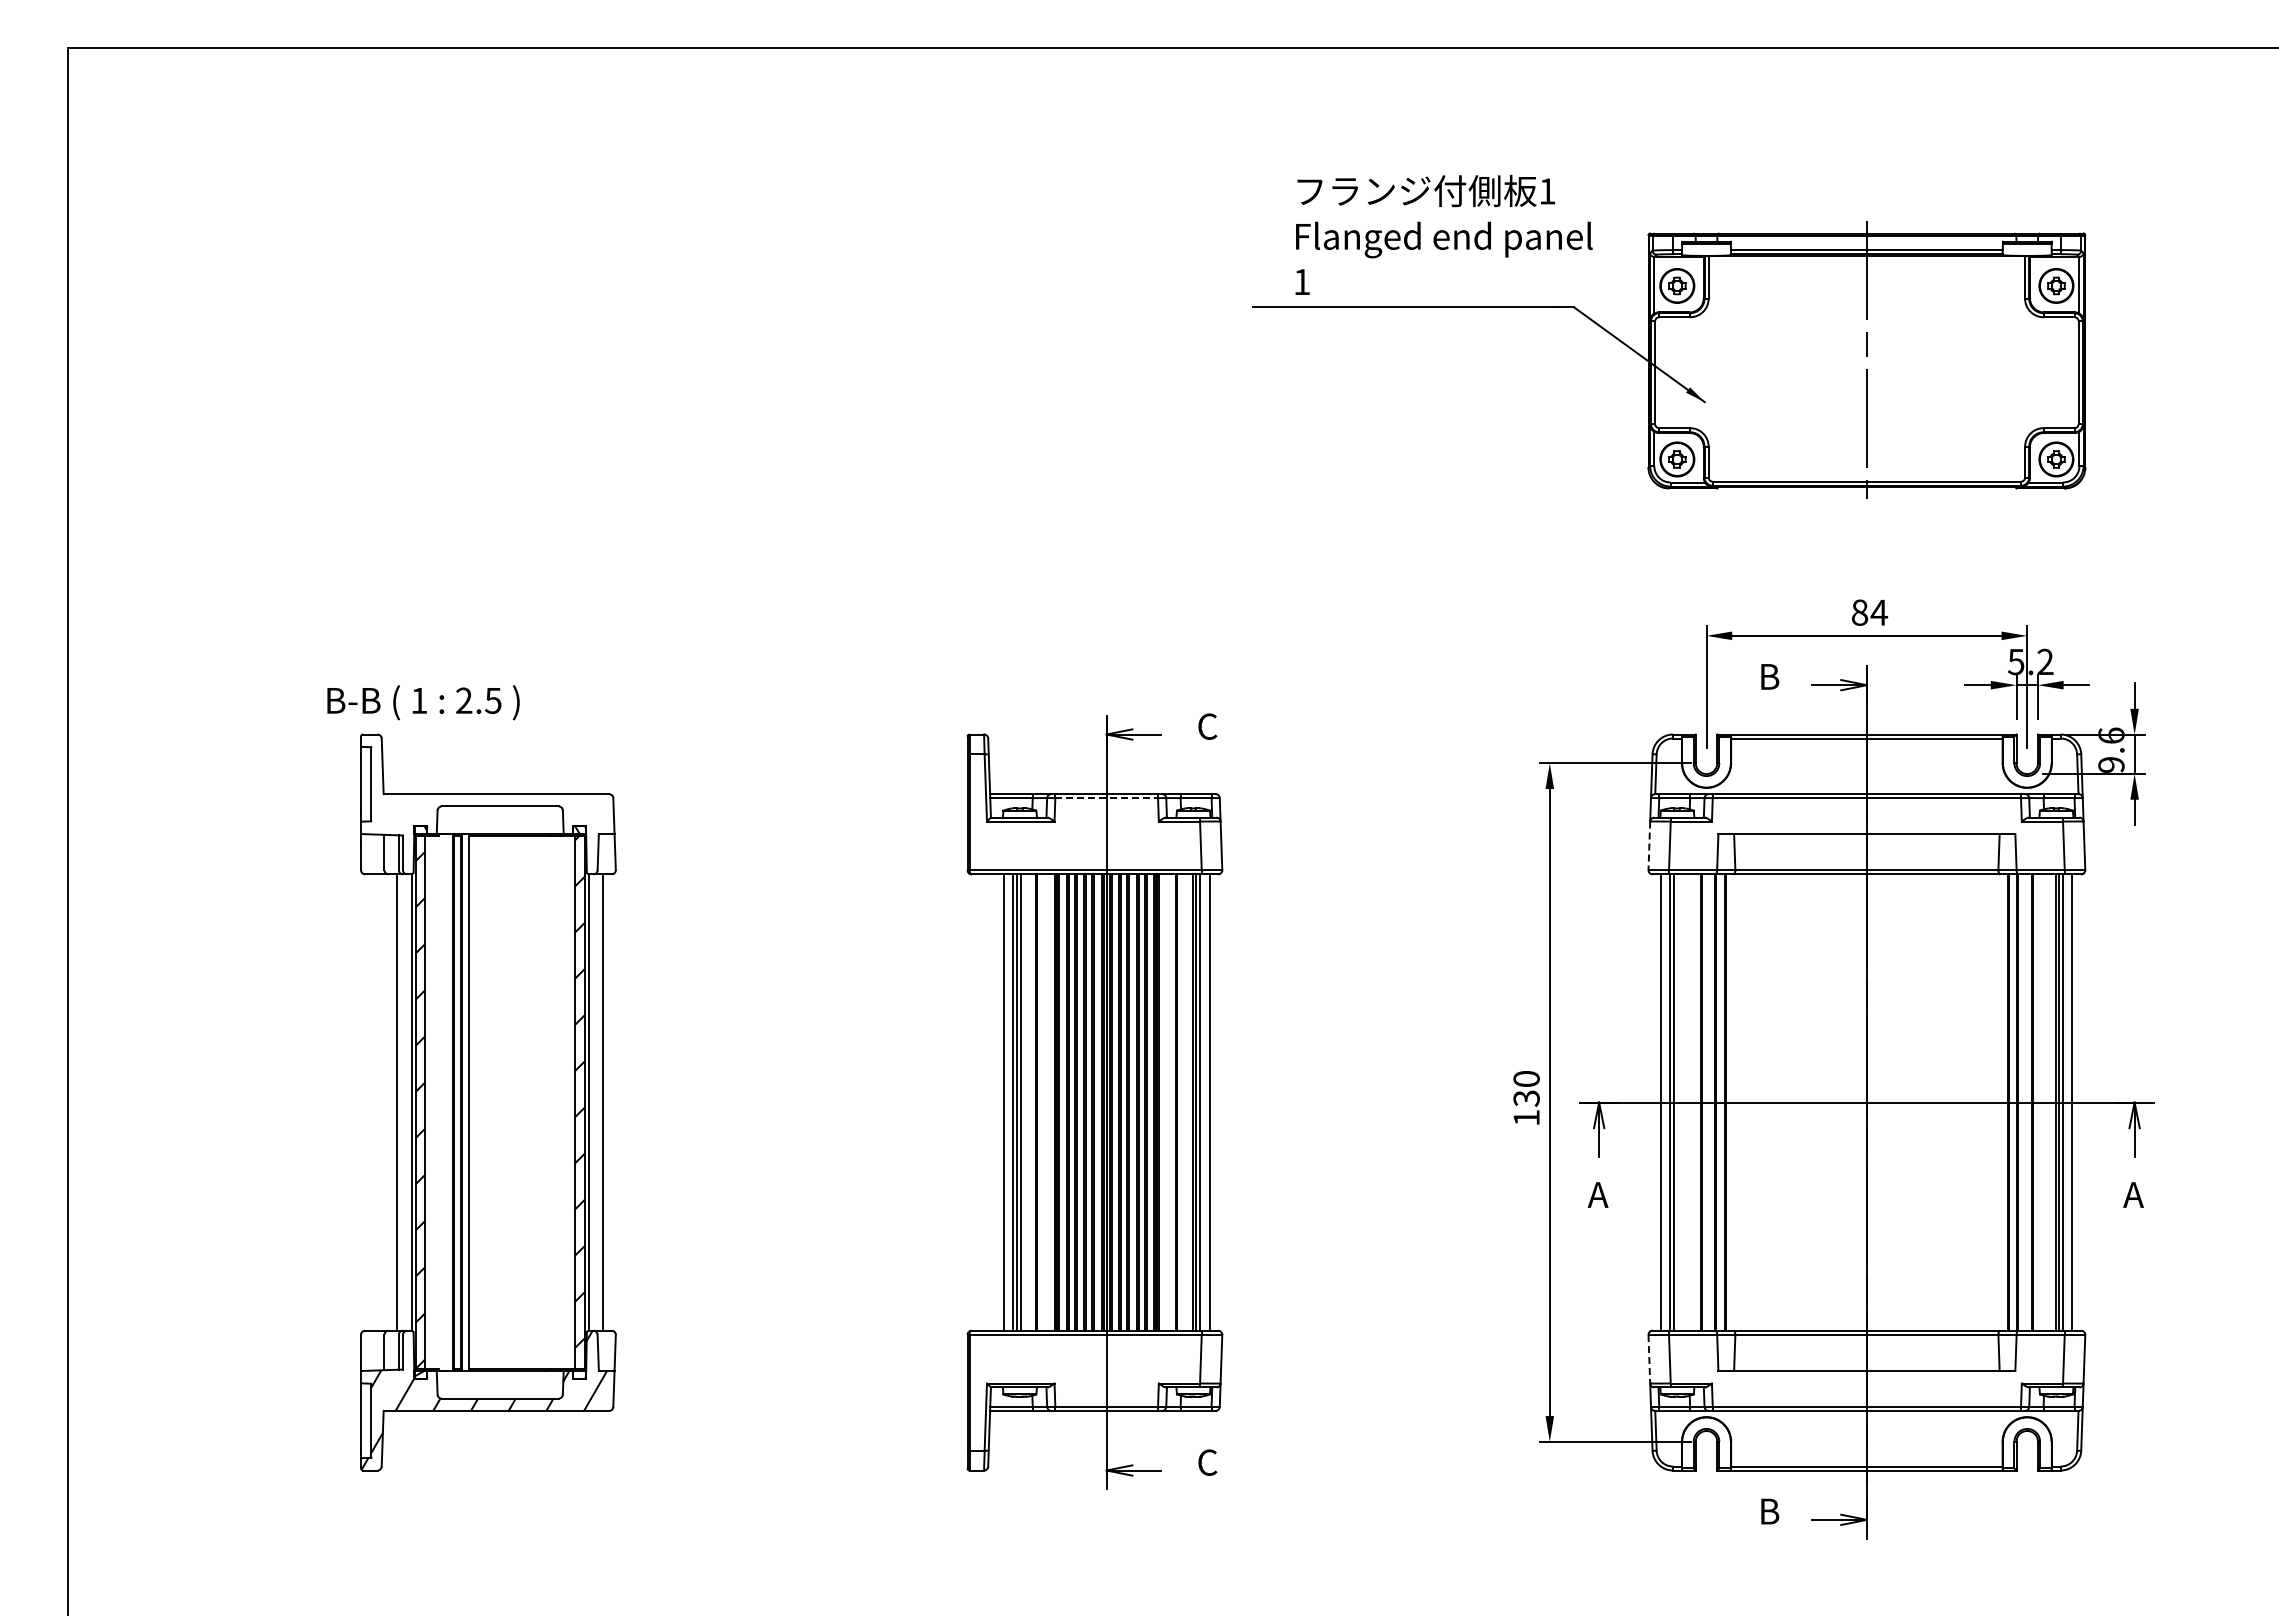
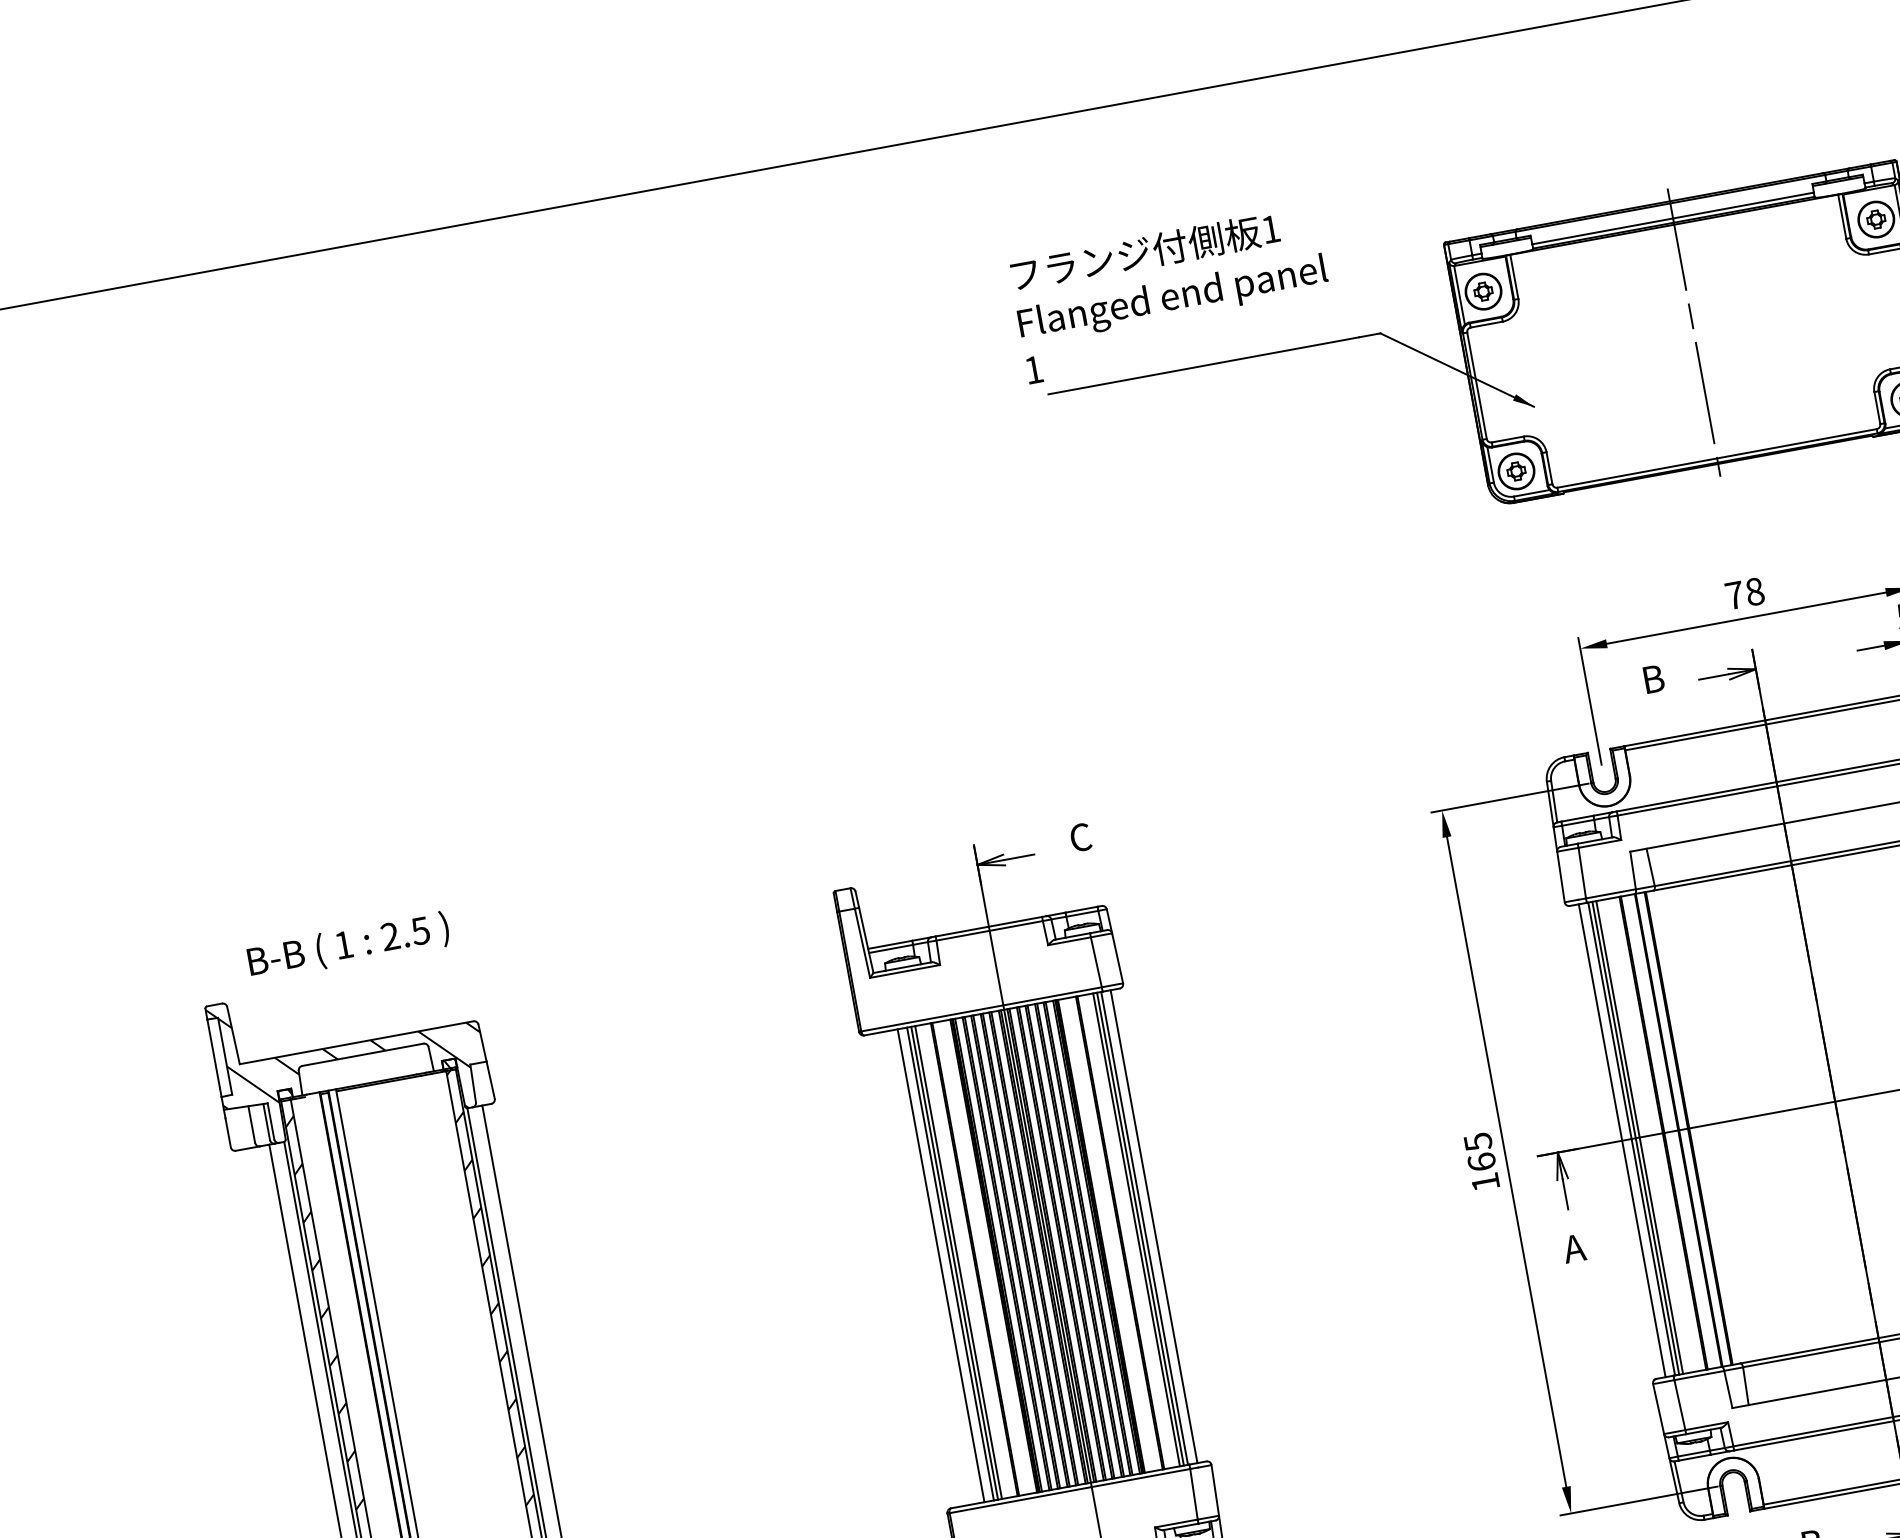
text: (1443, 234) -> (1171, 293), moved
text: (1870, 612) -> (1745, 593), 84 -> 78
text: (423, 702) -> (348, 946), moved
line: (1107, 798) -> (990, 931), dashed -> solid
hatch: (487, 805) -> (349, 1056), added
line: (1649, 846) -> (1561, 877), dashed -> solid
text: (1526, 1088) -> (1479, 1151), 130 -> 165
line: (1678, 1102) -> (1640, 1137), added
line: (1649, 1359) -> (1658, 1409), dashed -> solid

